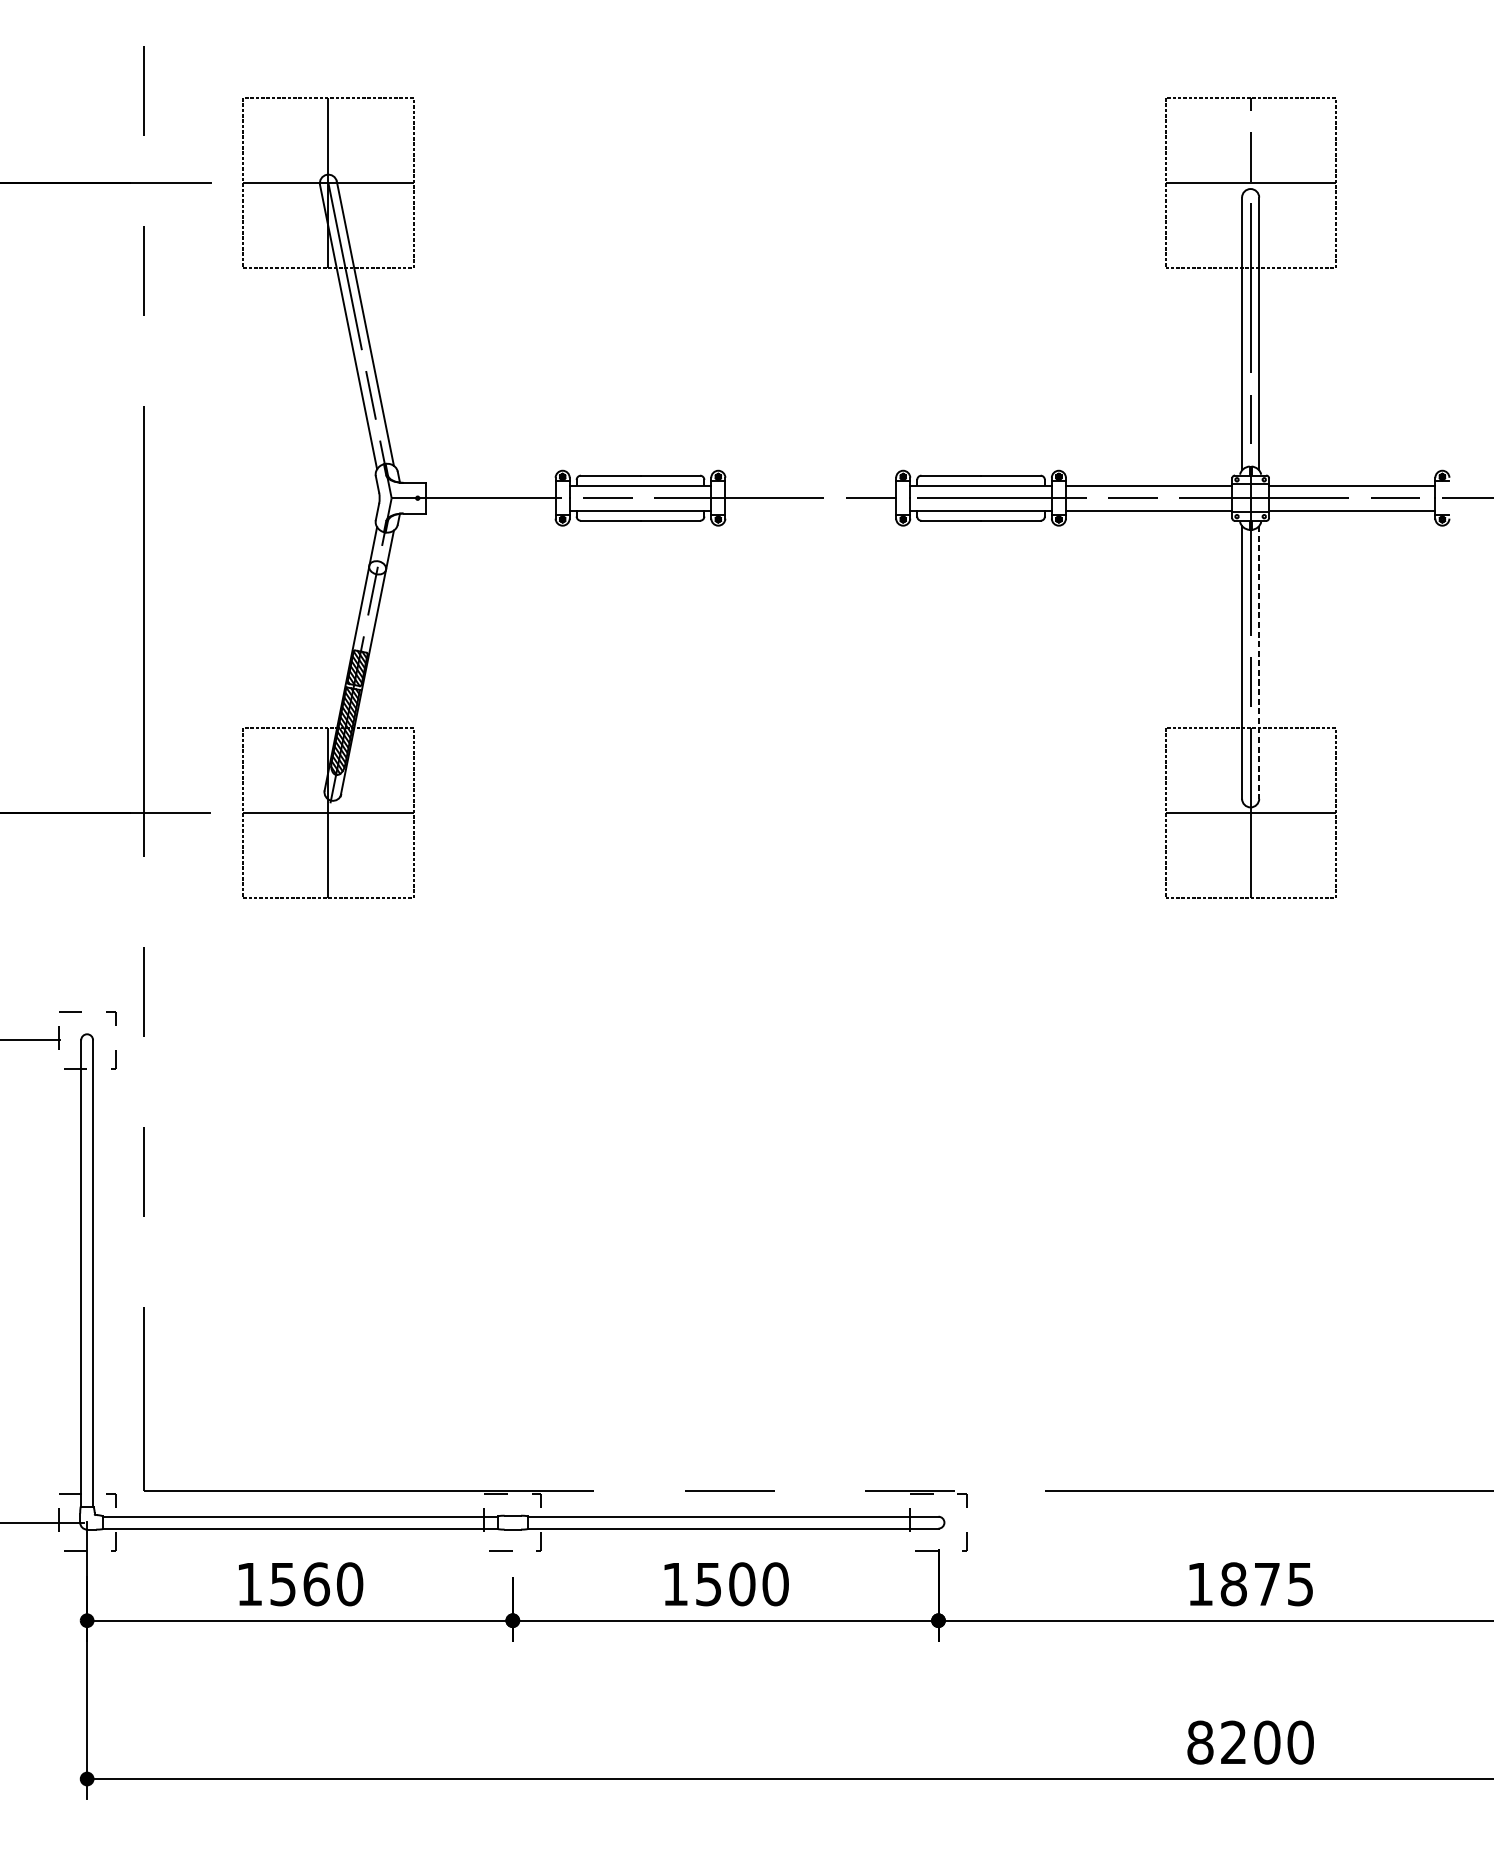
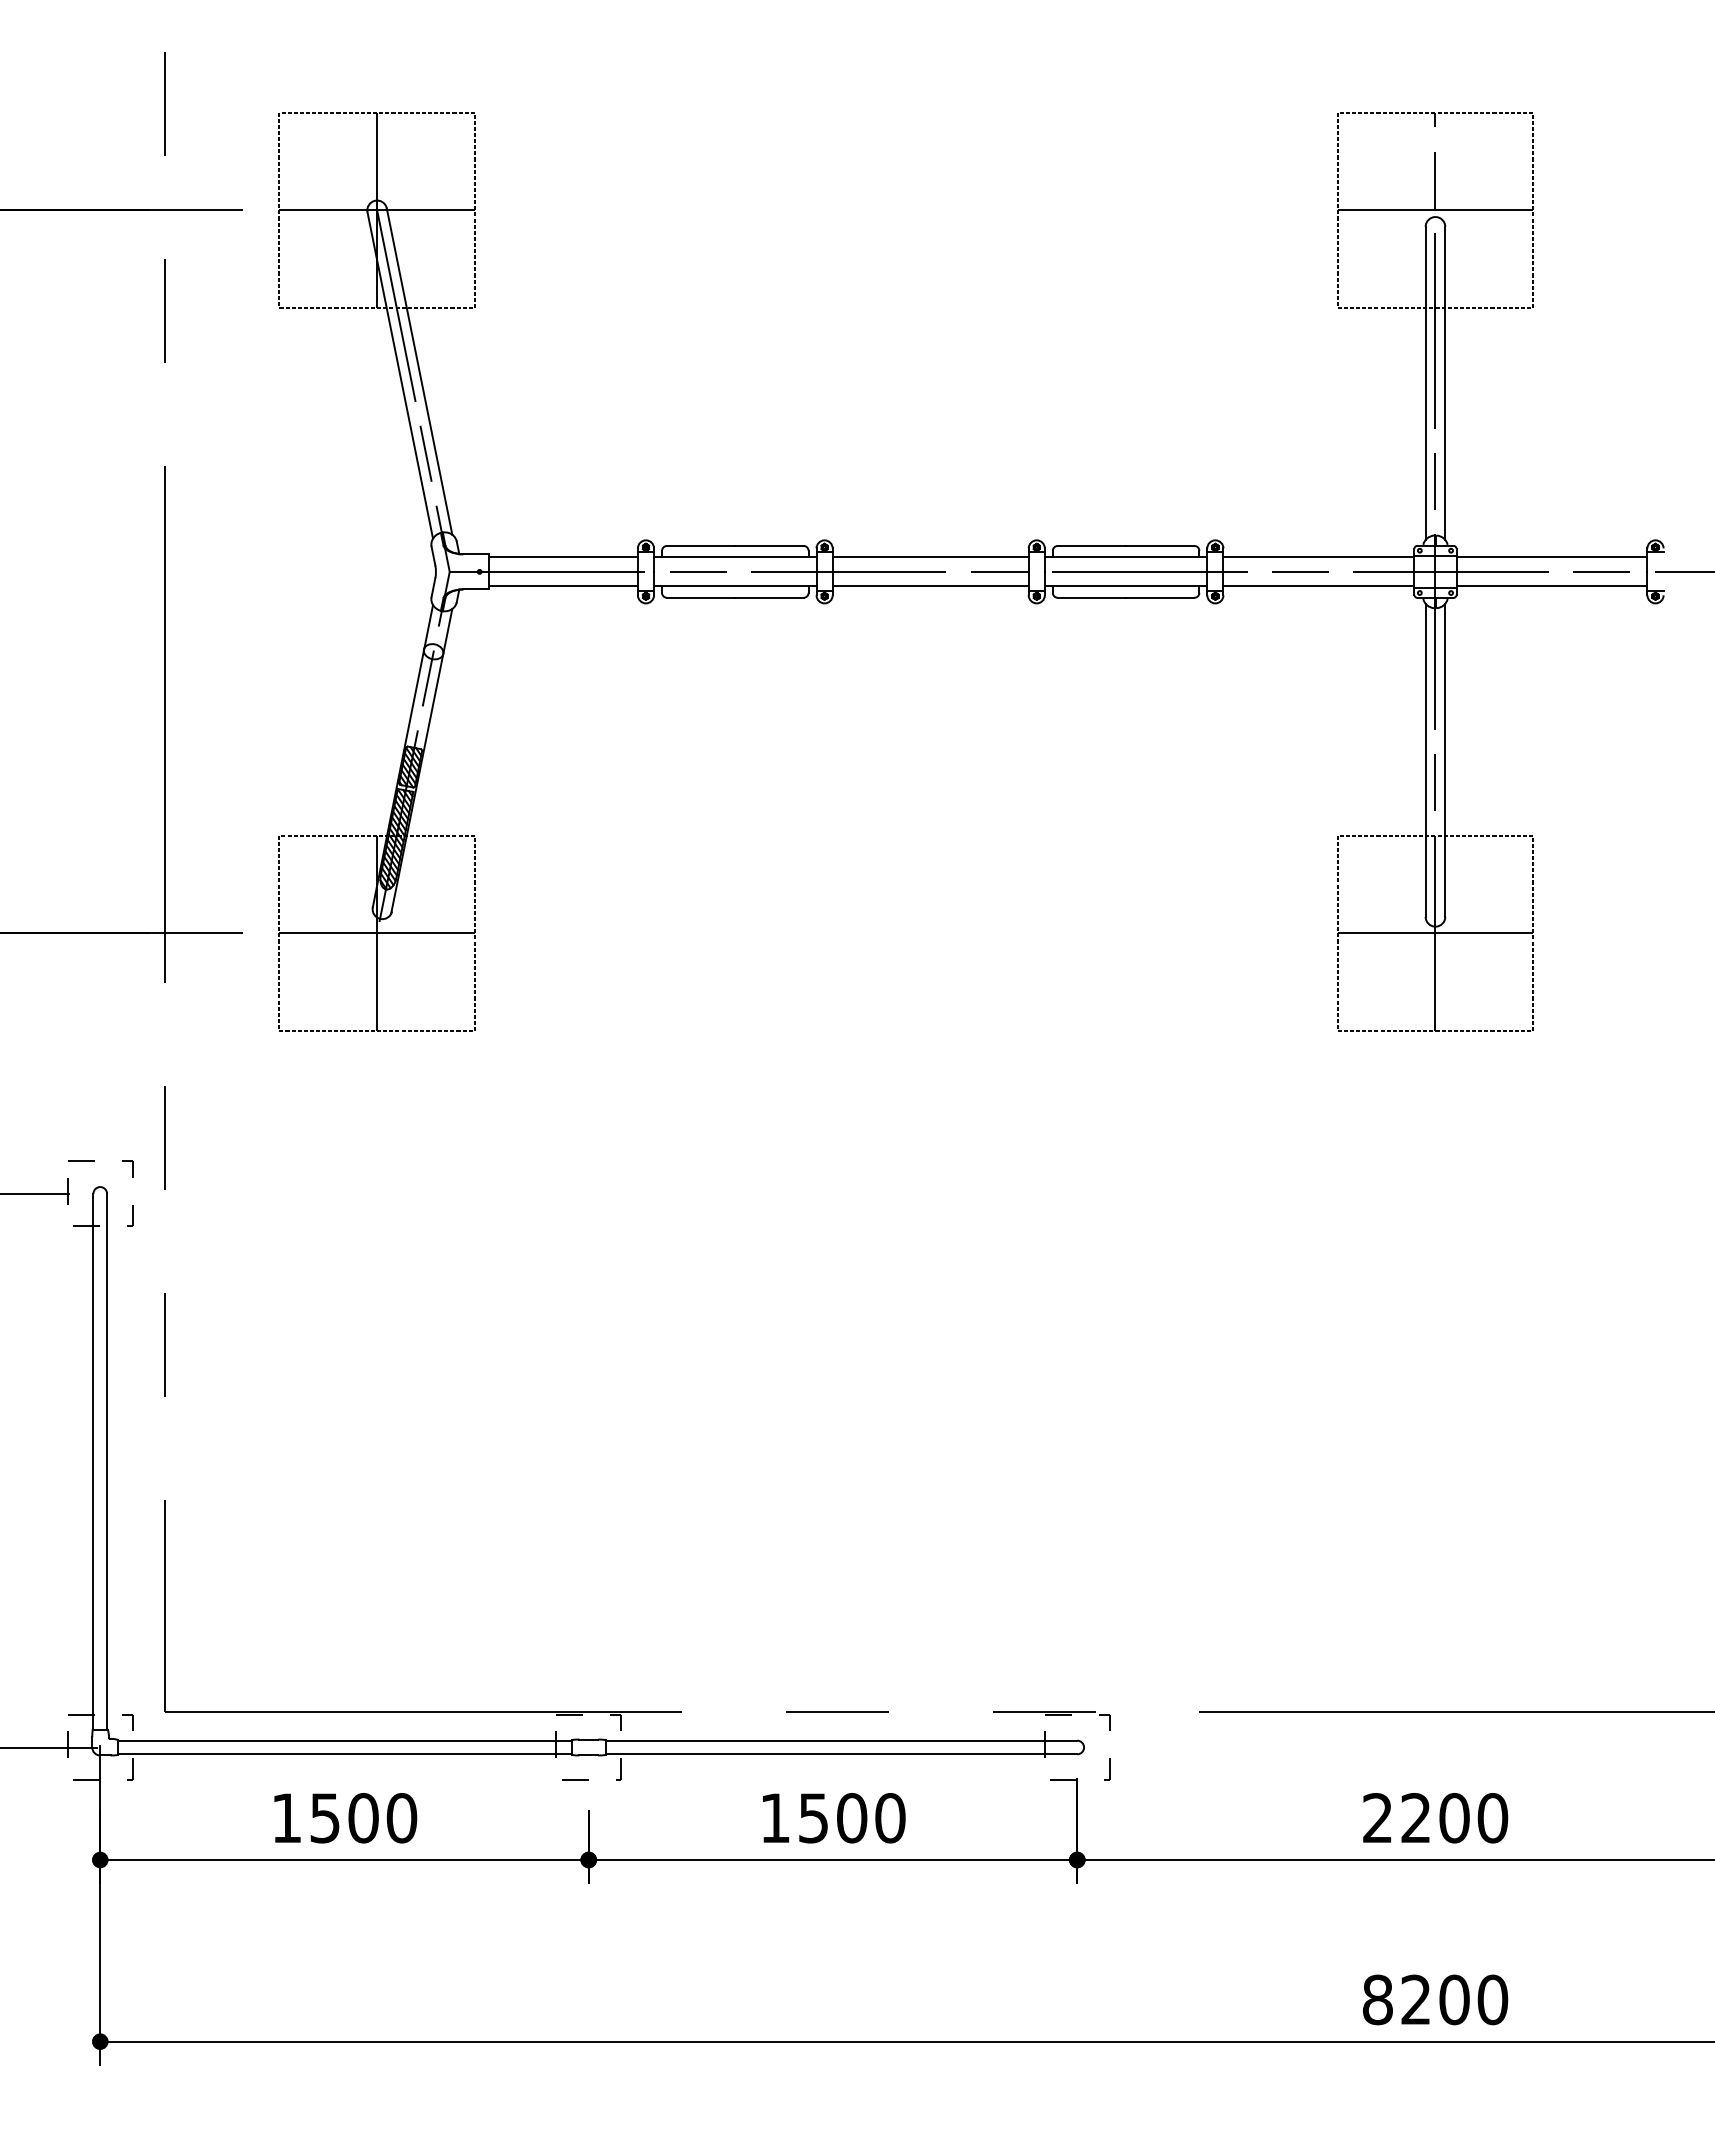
line: (490, 485) -> (563, 557), added
line: (810, 485) -> (930, 557), added
line: (490, 510) -> (563, 586), added
line: (810, 510) -> (930, 586), added
line: (1259, 662) -> (1445, 760), dashed -> solid
text: (316, 1584) -> (363, 1818), 1560 -> 1500
text: (1250, 1584) -> (1435, 1818), 1875 -> 2200

